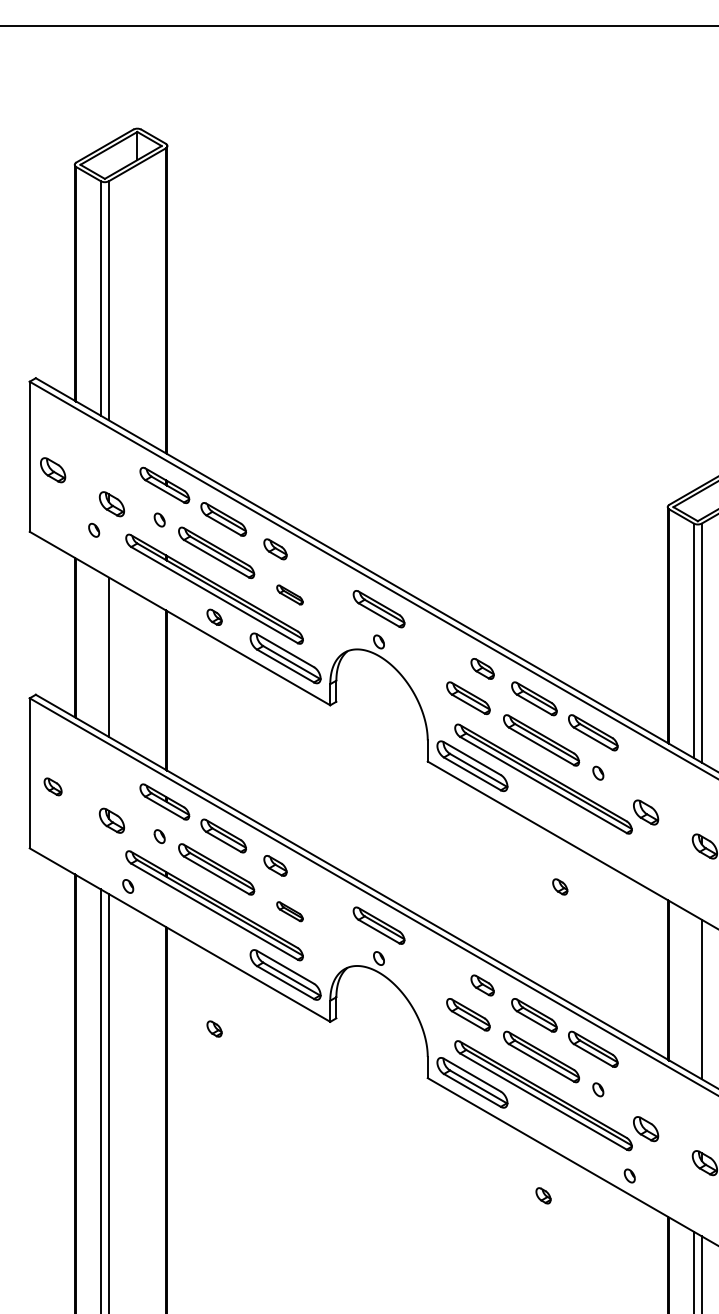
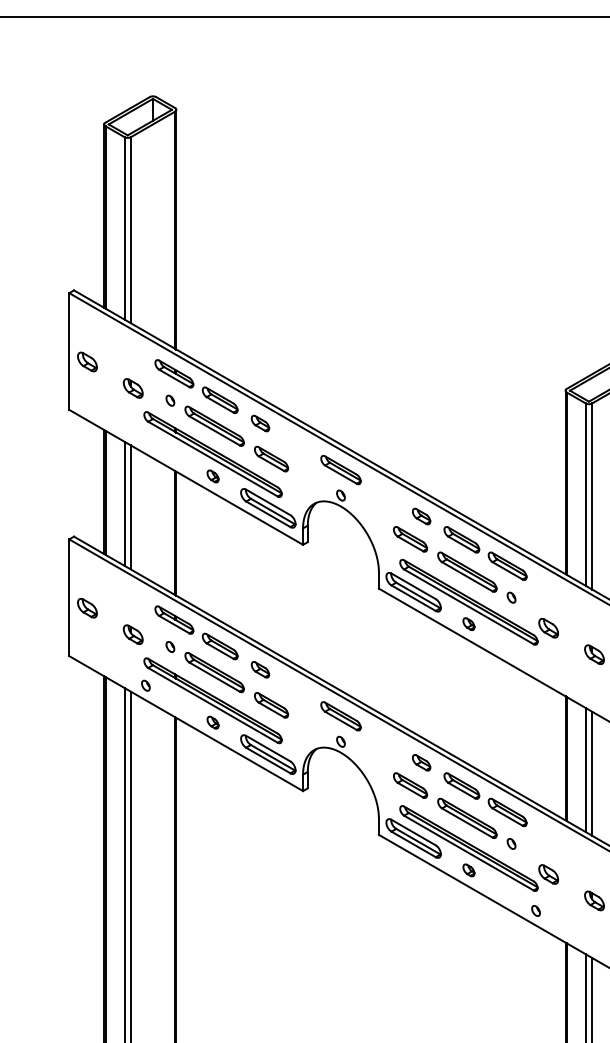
part: (94, 530) -> (119, 408), removed
part: (289, 594) -> (271, 458), size x1.67
line: (100, 652) -> (124, 503), added
part: (53, 787) -> (87, 608), size x1.43
part: (559, 887) -> (468, 624), moved
part: (289, 911) -> (271, 705), size x1.67
line: (693, 995) -> (585, 770), added
part: (213, 1028) -> (212, 722), moved
part: (542, 1195) -> (468, 870), moved

